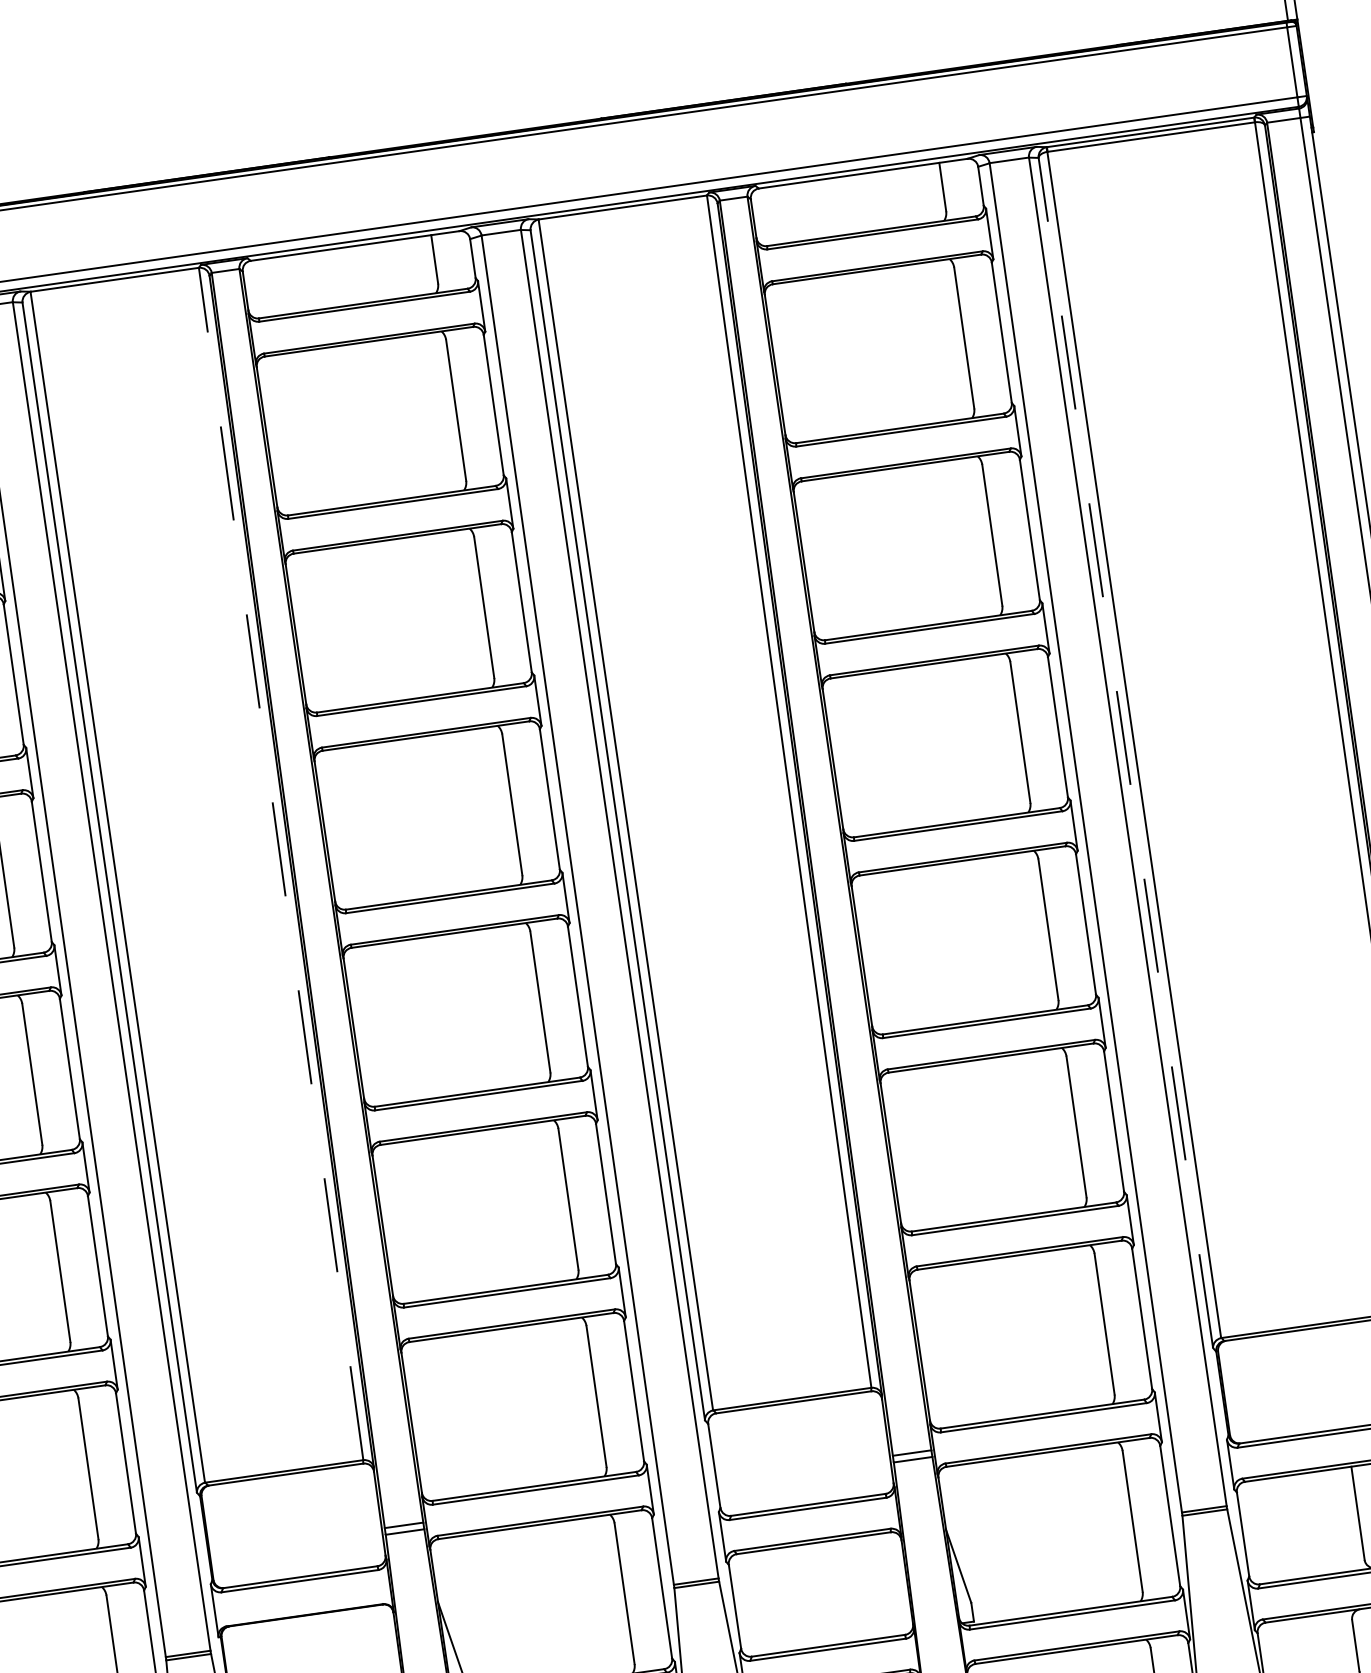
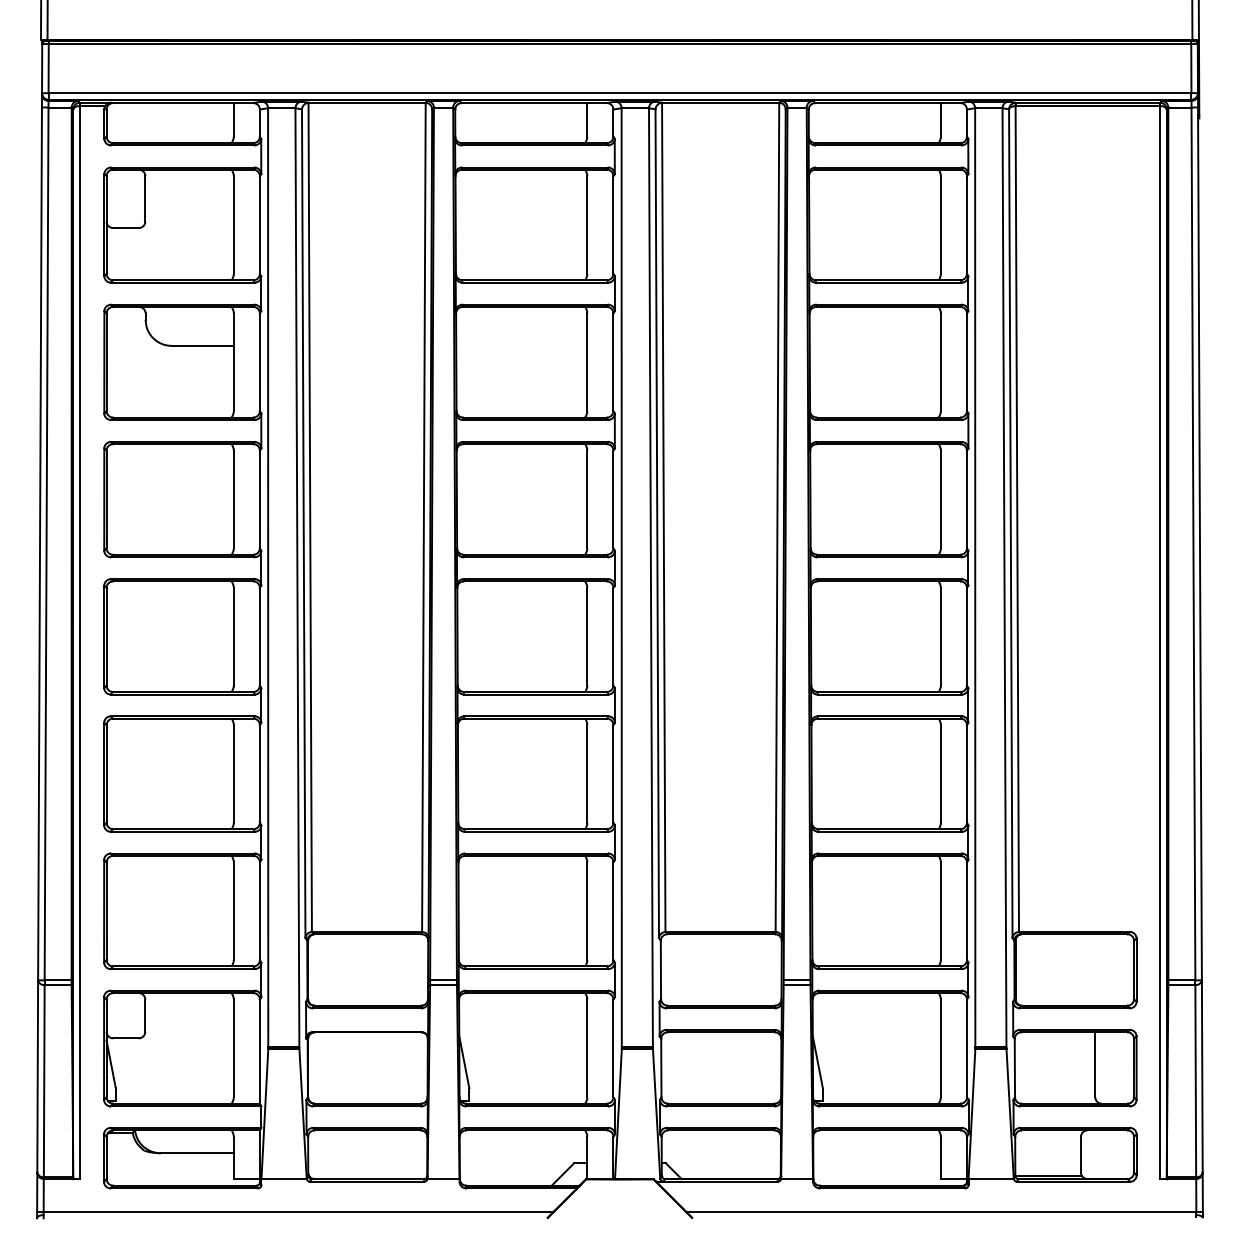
line: (1125, 752) -> (1010, 523), dashed -> solid
line: (280, 864) -> (423, 517), dashed -> solid

